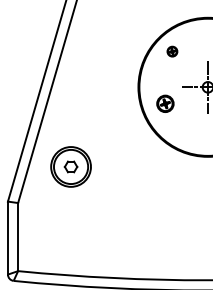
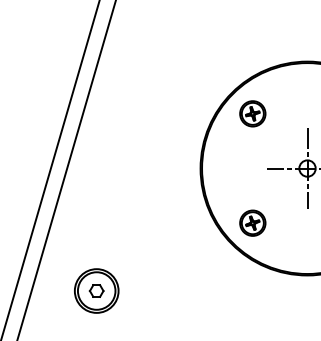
part: (172, 51) -> (252, 113), size x1.67
part: (165, 103) -> (252, 222), moved
part: (70, 166) -> (96, 290), size x0.71

